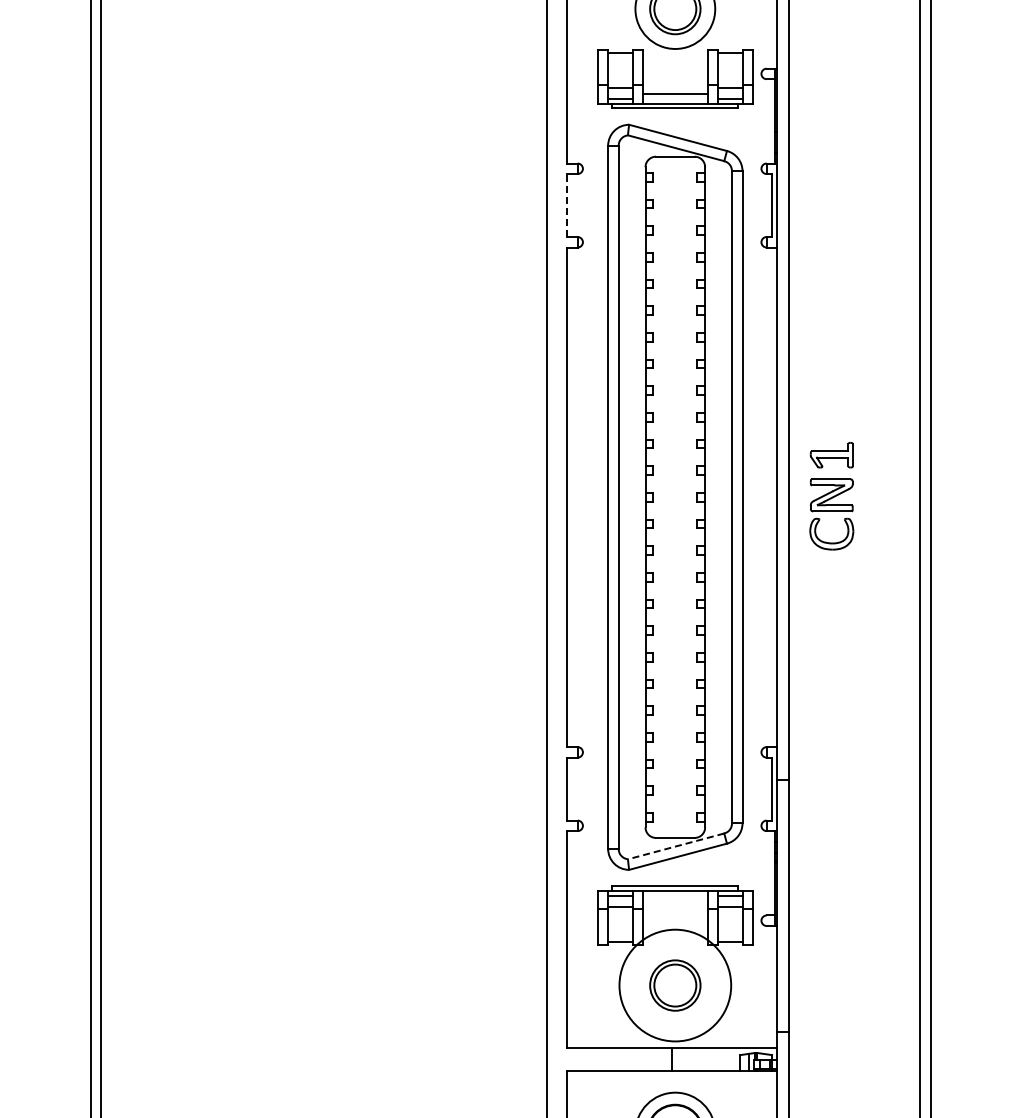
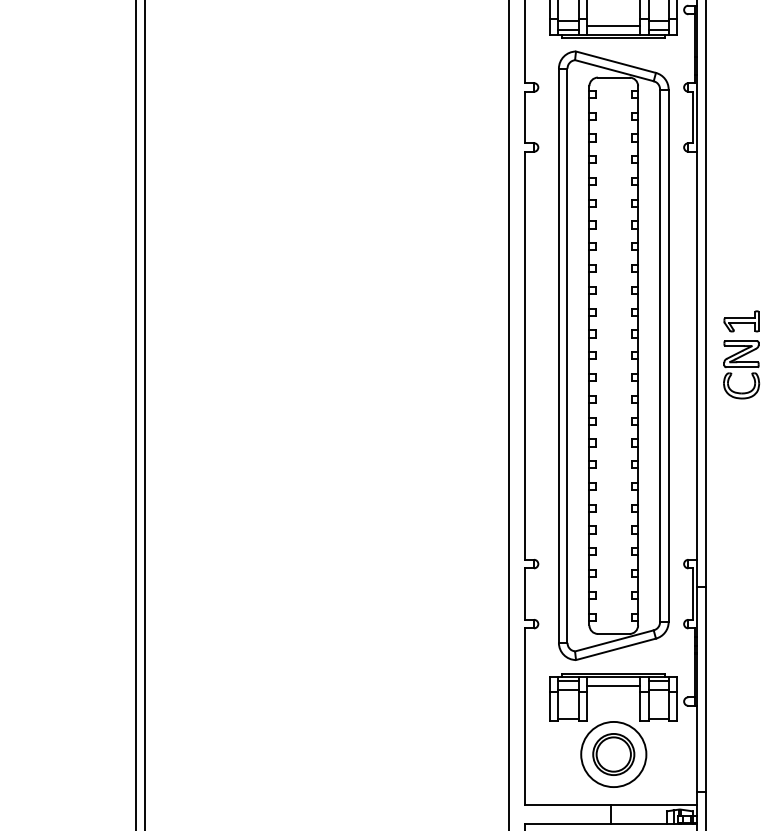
line: (567, 205) -> (525, 117), dashed -> solid
line: (676, 846) -> (614, 640), dashed -> solid
line: (674, 901) -> (613, 685), added
circle: (675, 985) -> (613, 754), size x0.71

